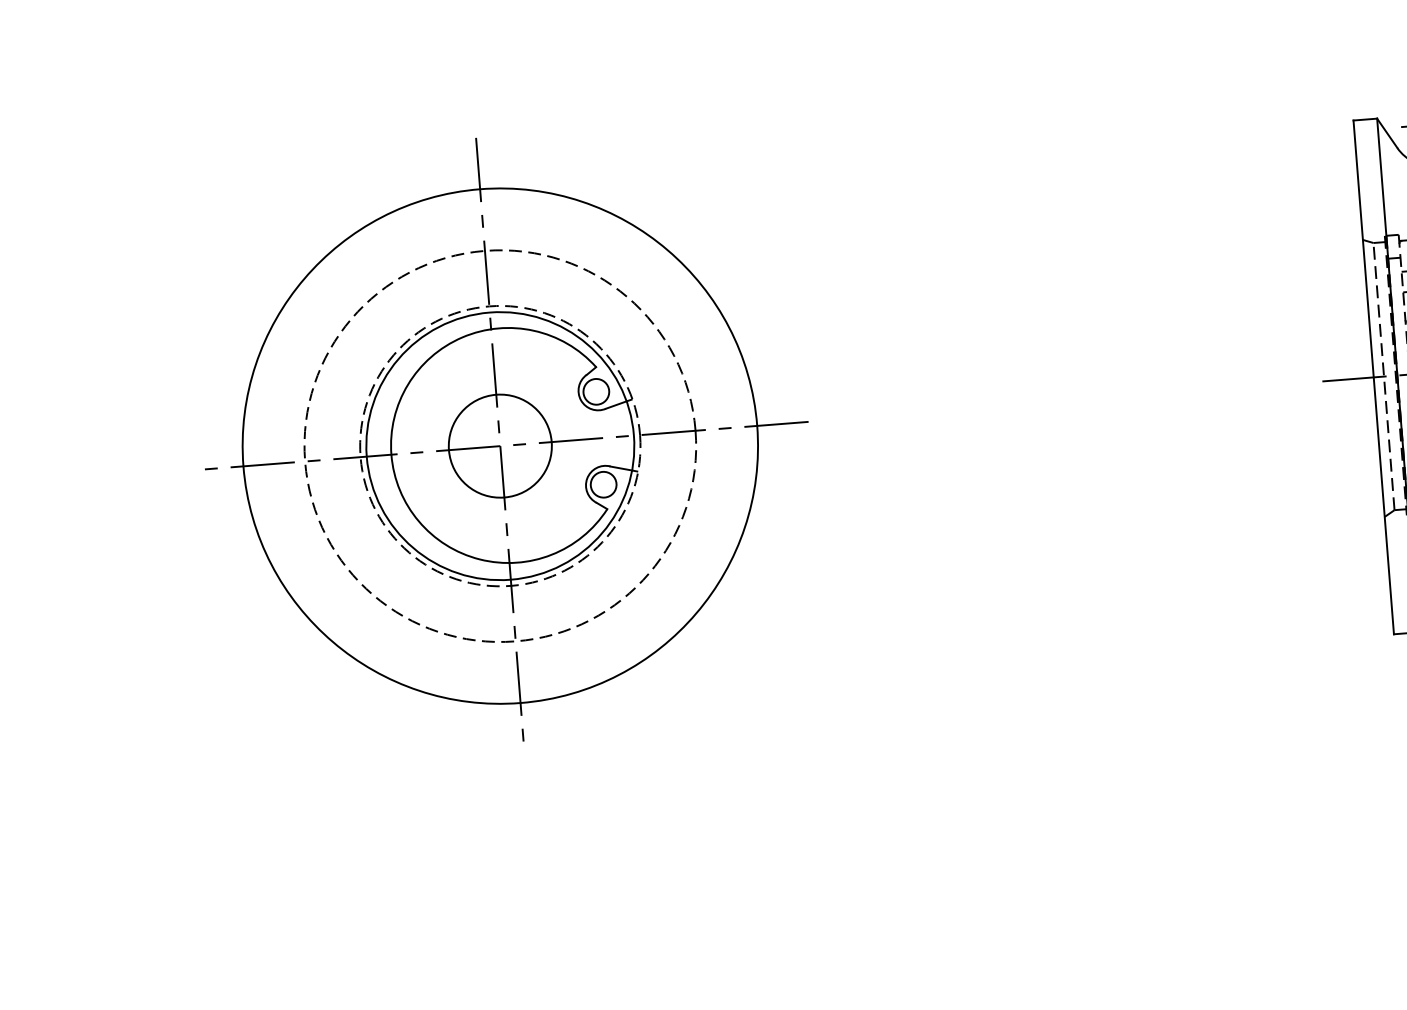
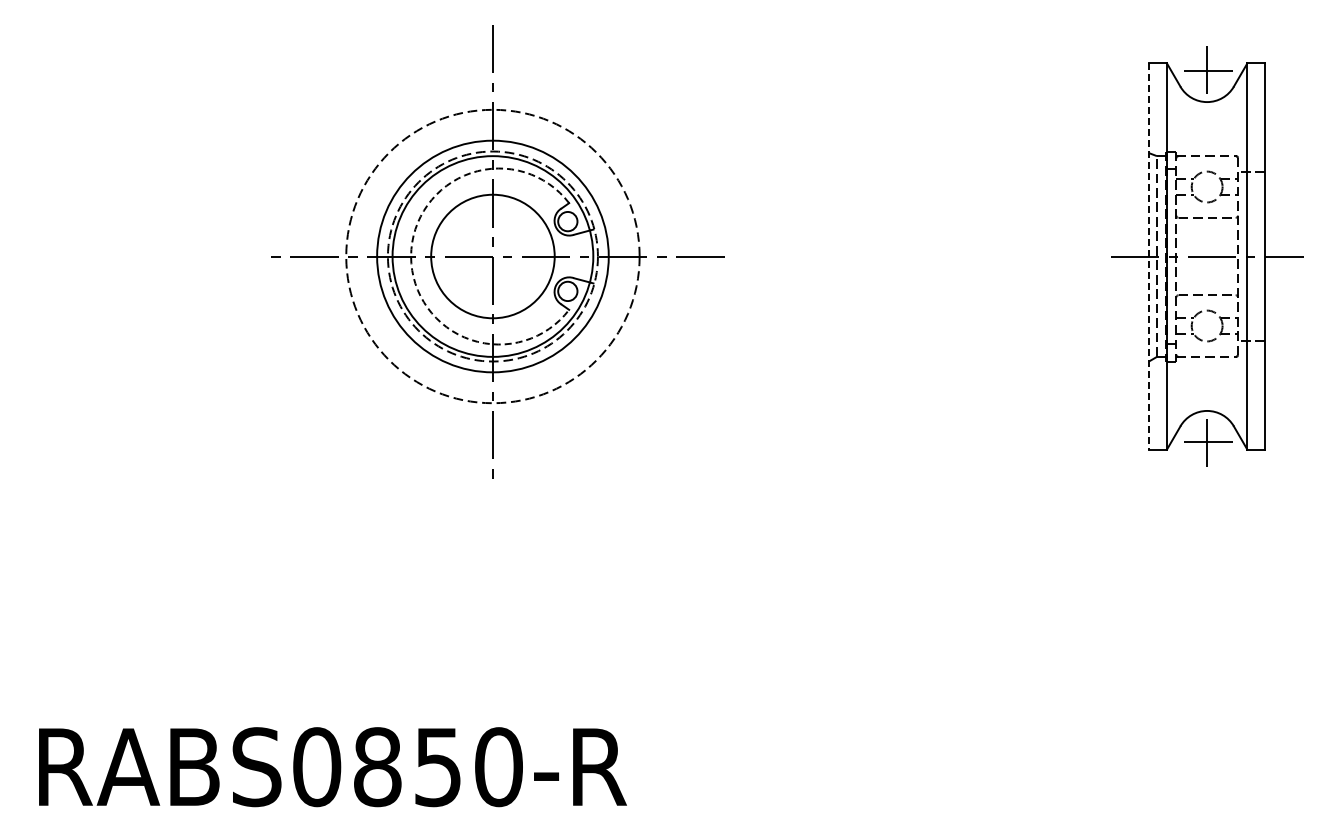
line: (1374, 378) -> (1149, 257), solid -> dashed
circle: (499, 446) -> (492, 256), size x0.6
circle: (499, 446) -> (492, 256), size x1.6
arc: (391, 454) -> (411, 256), solid -> dashed

